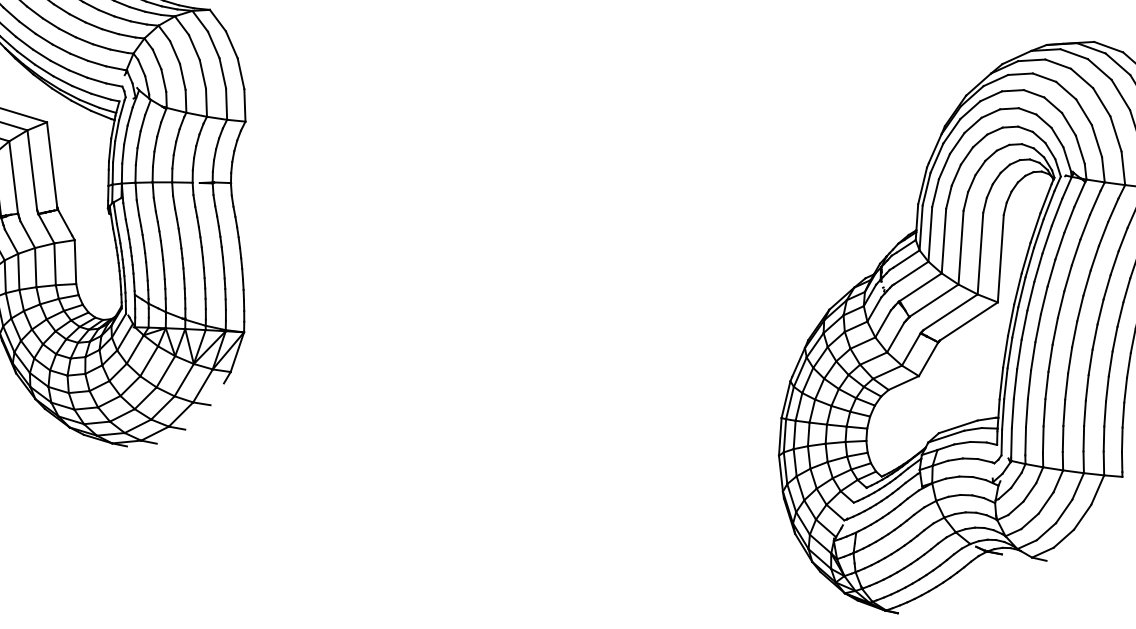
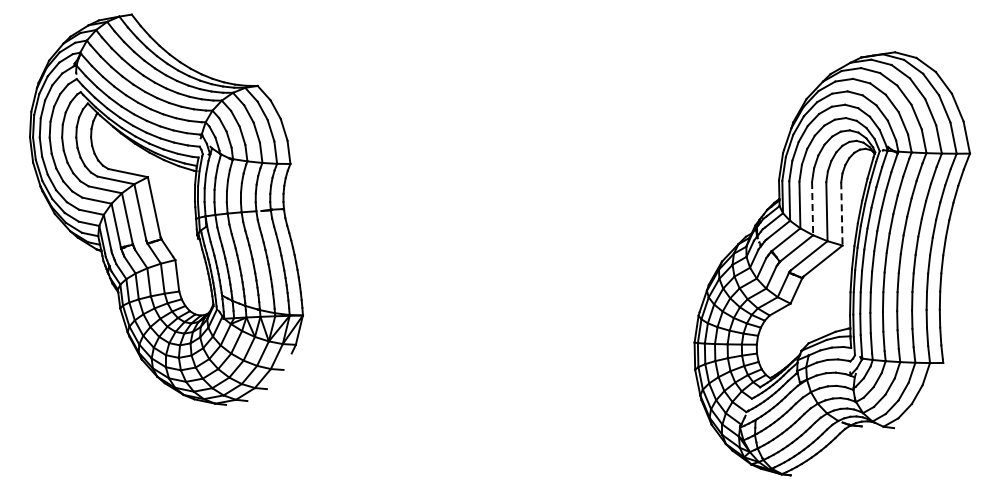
line: (960, 247) -> (812, 208), solid -> dashed
line: (1000, 257) -> (841, 213), solid -> dashed

